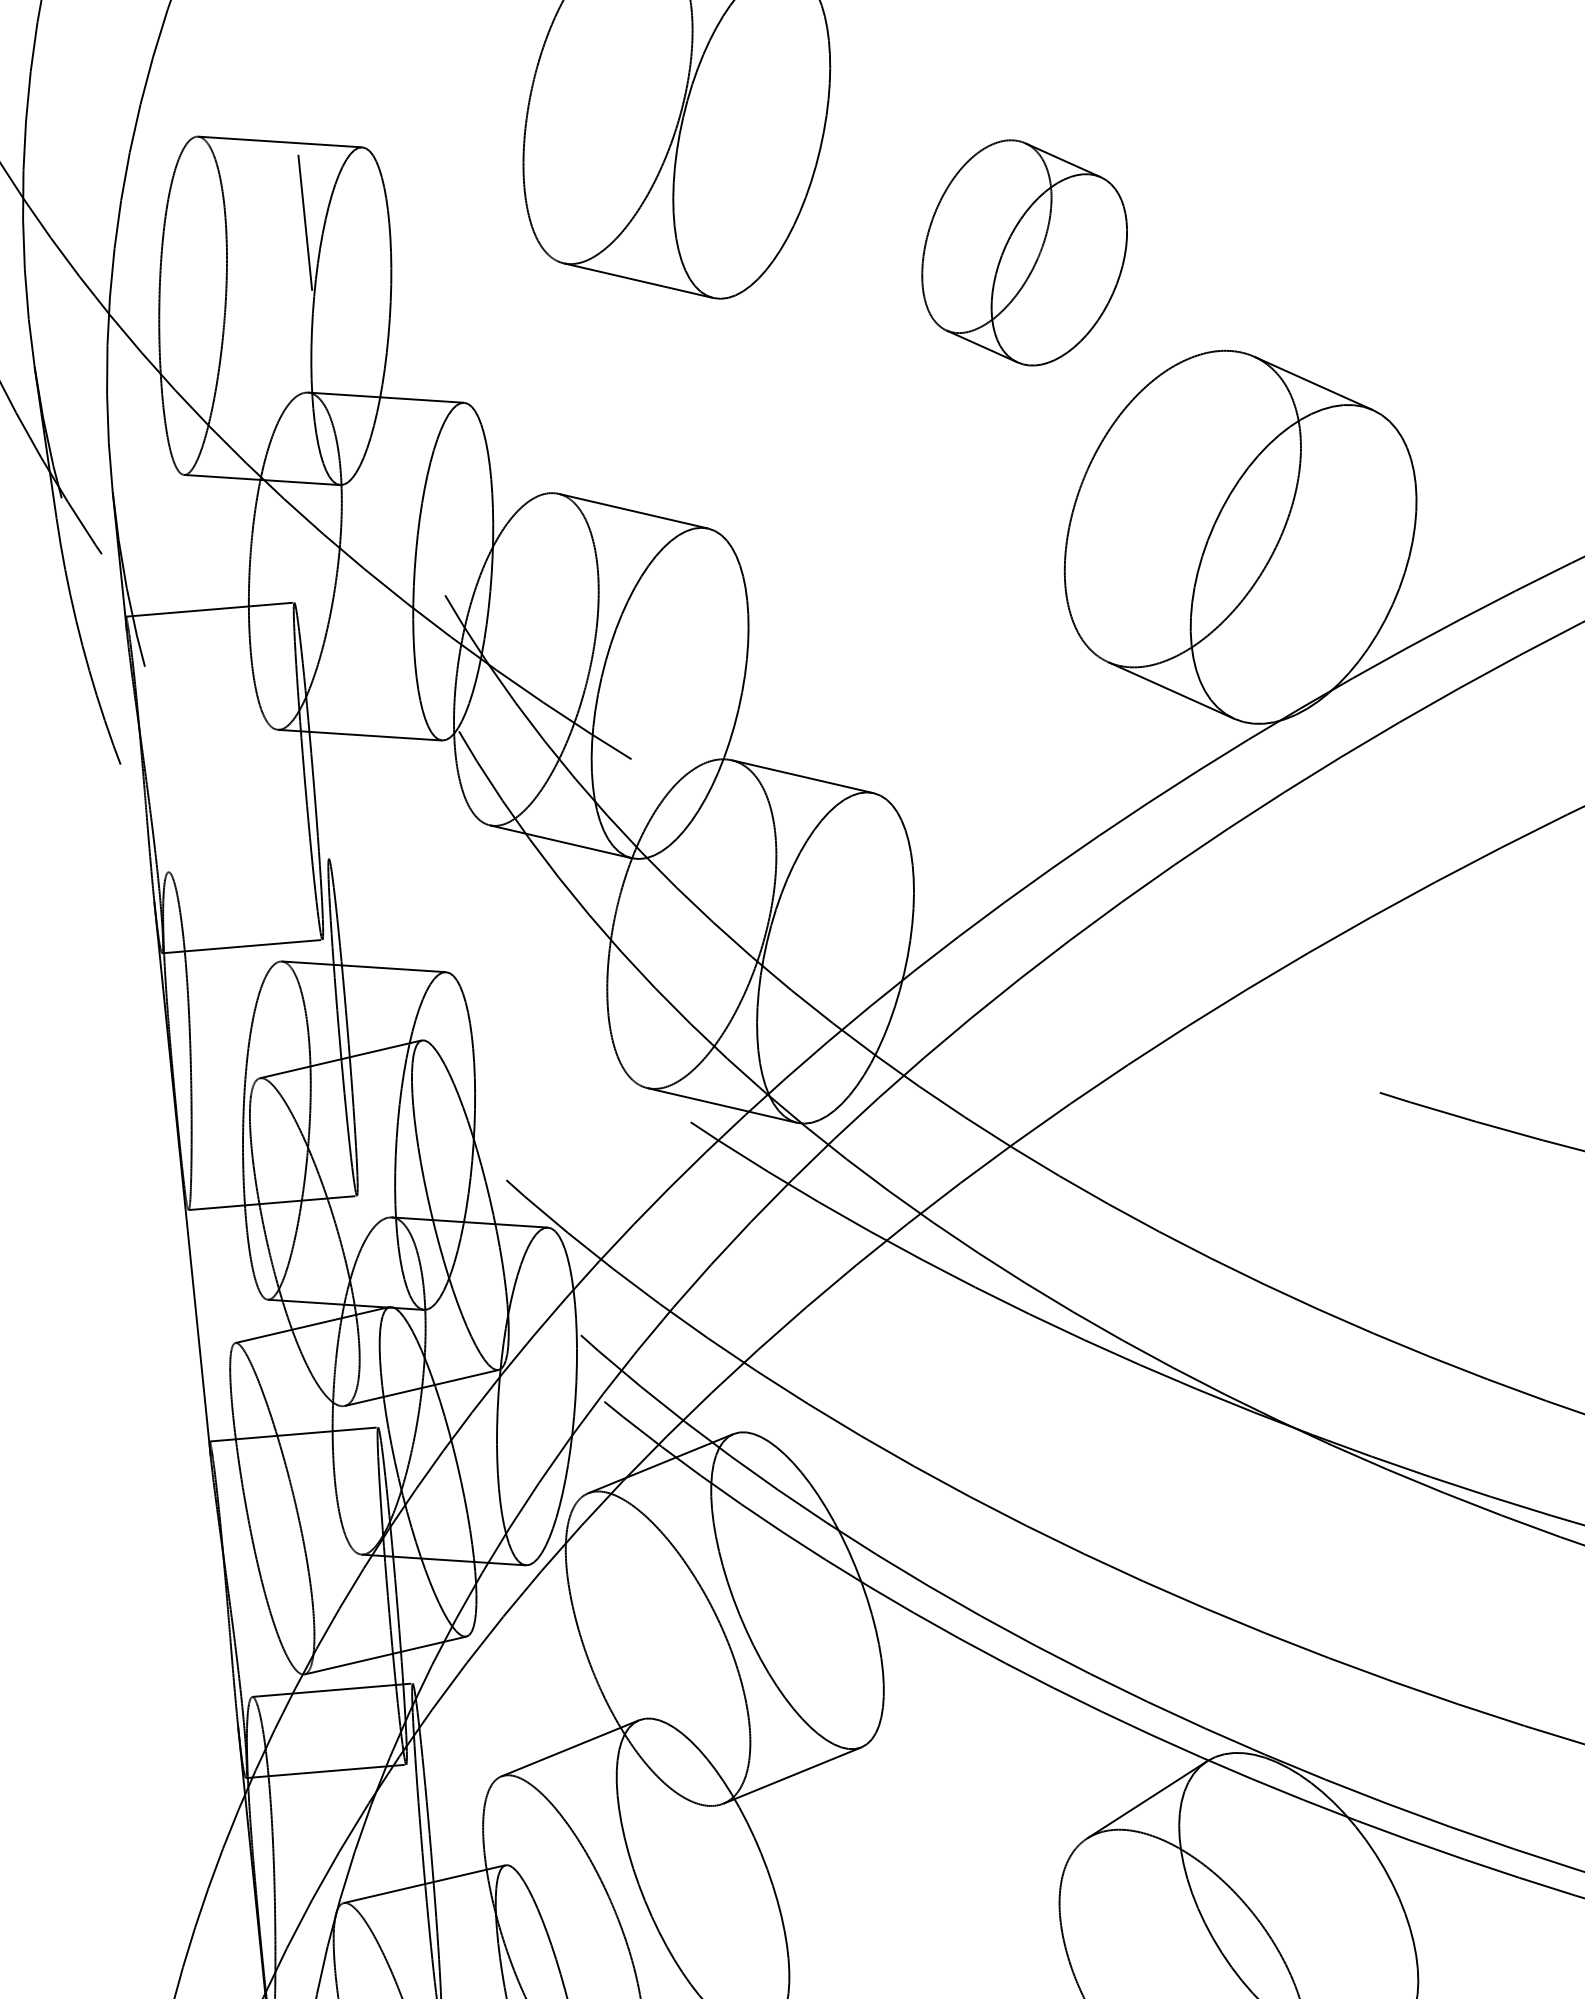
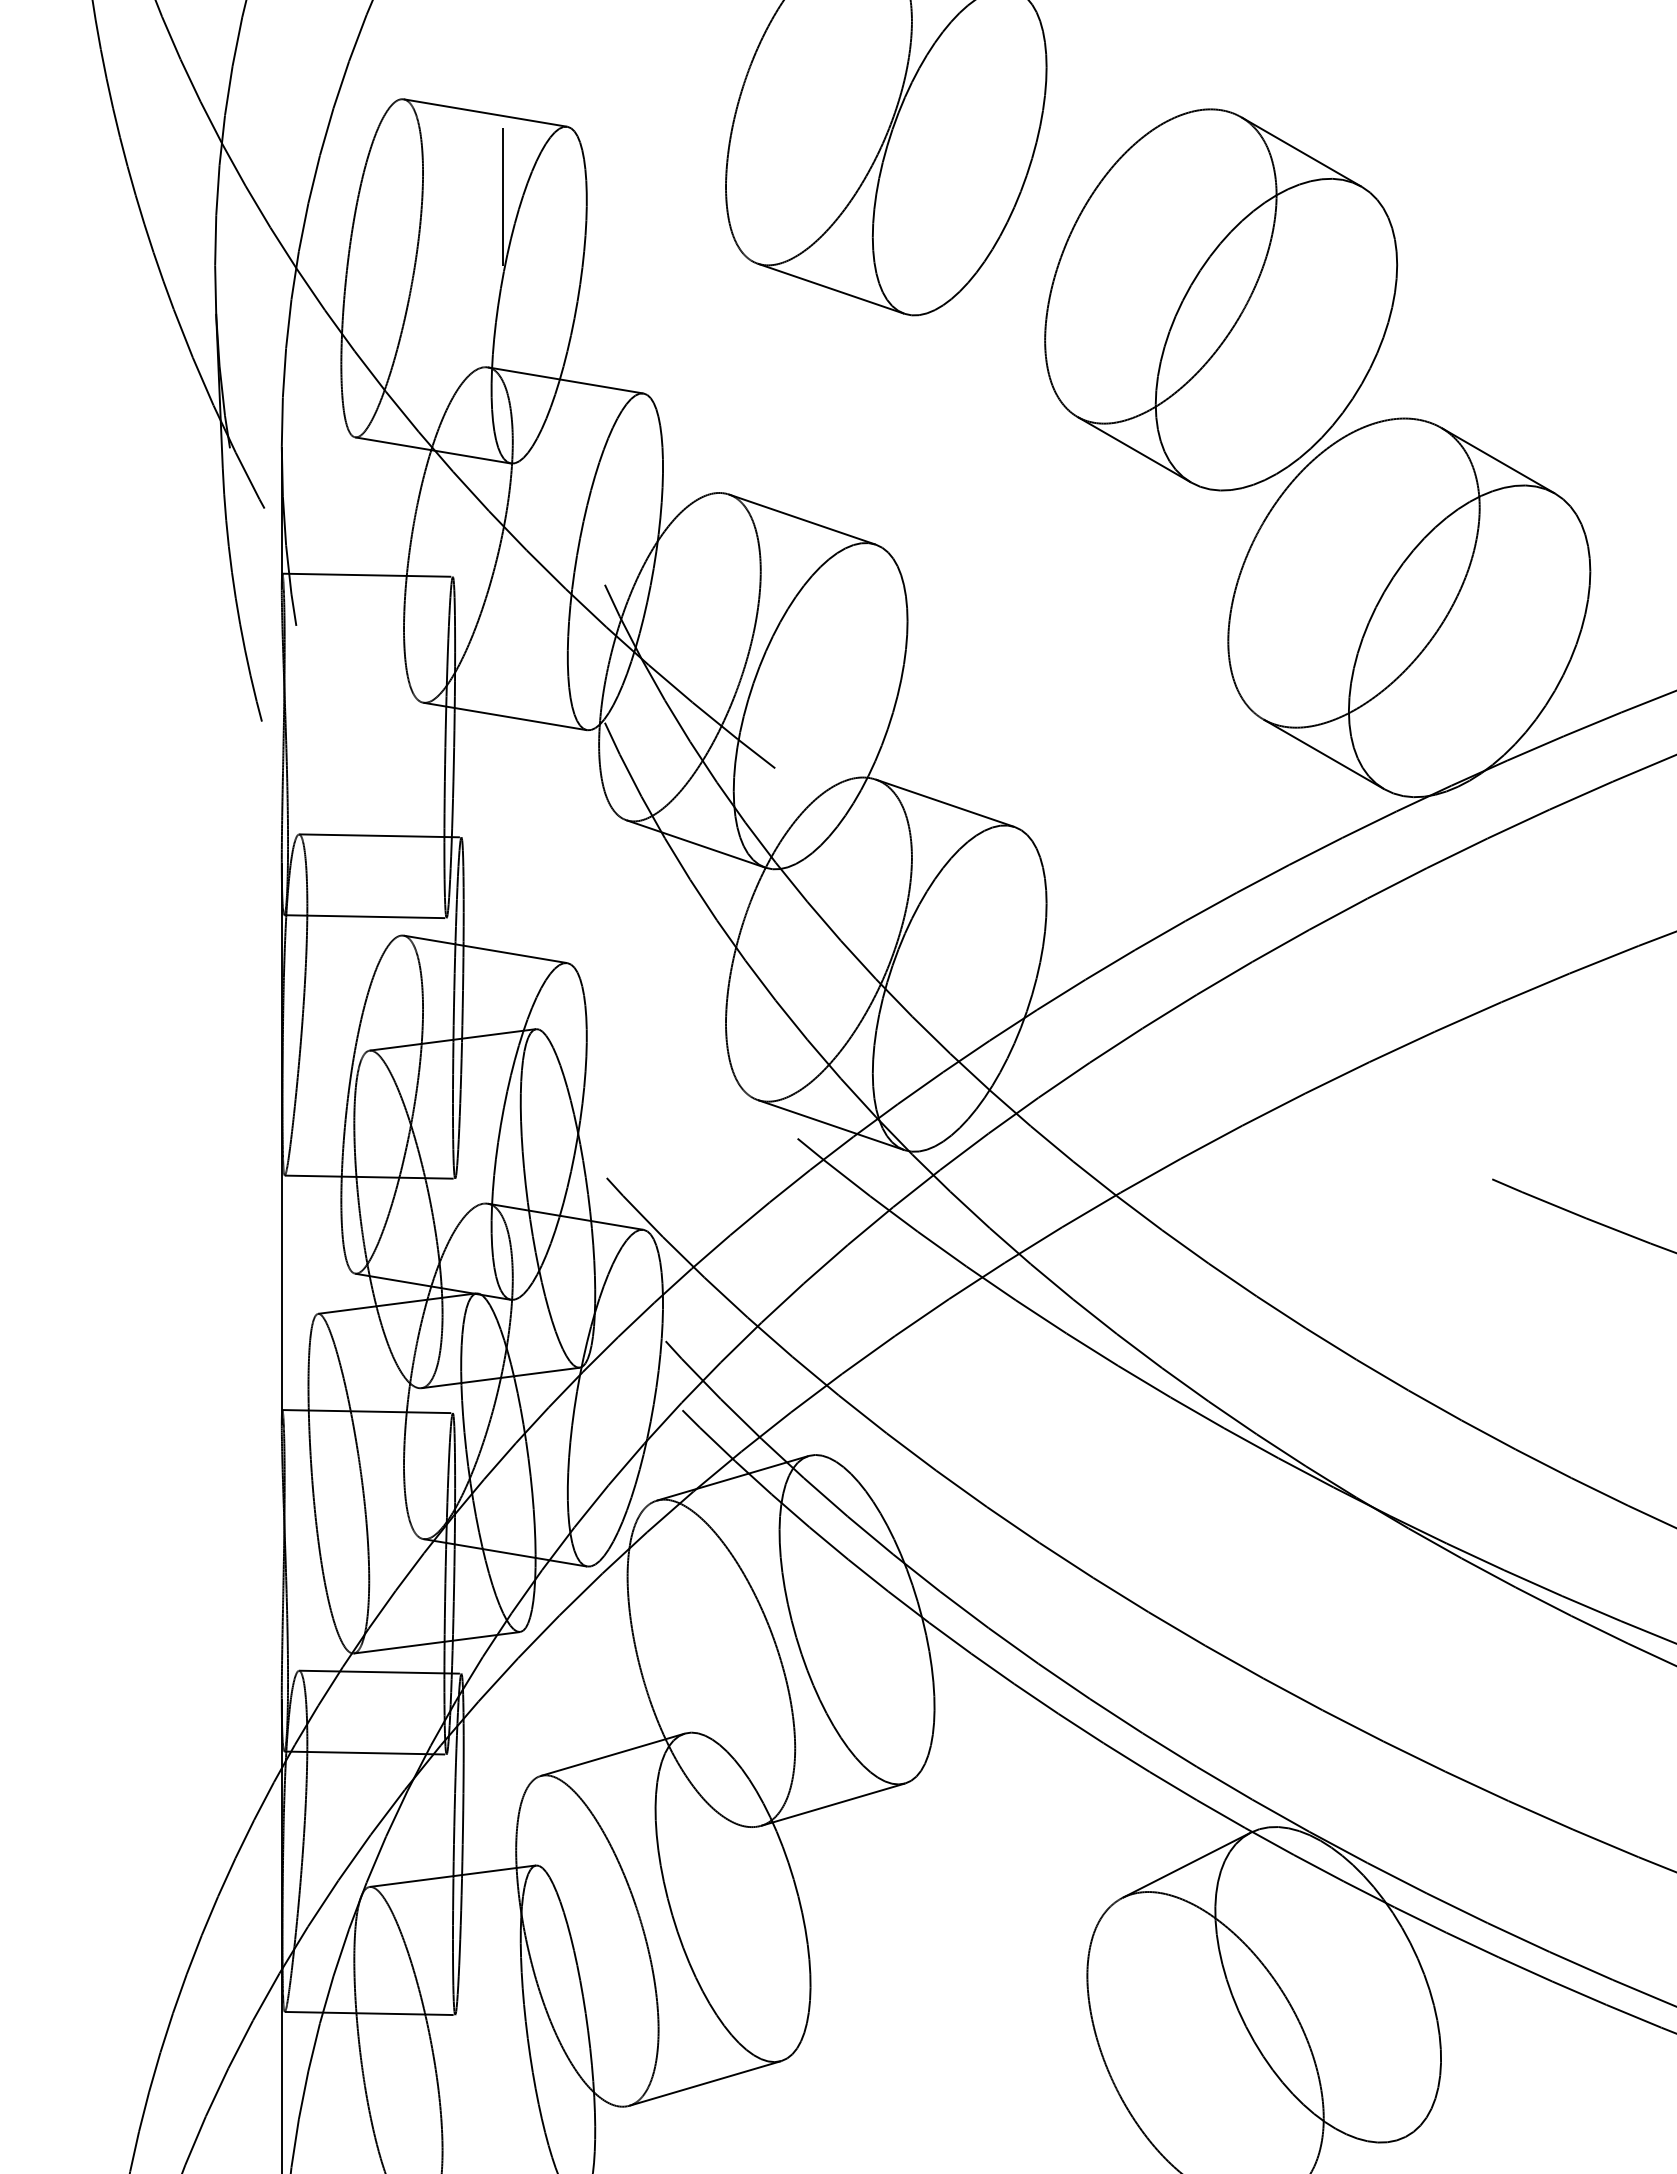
part: (1024, 252) -> (1221, 299), size x1.67
line: (248, 865) -> (380, 835), added

